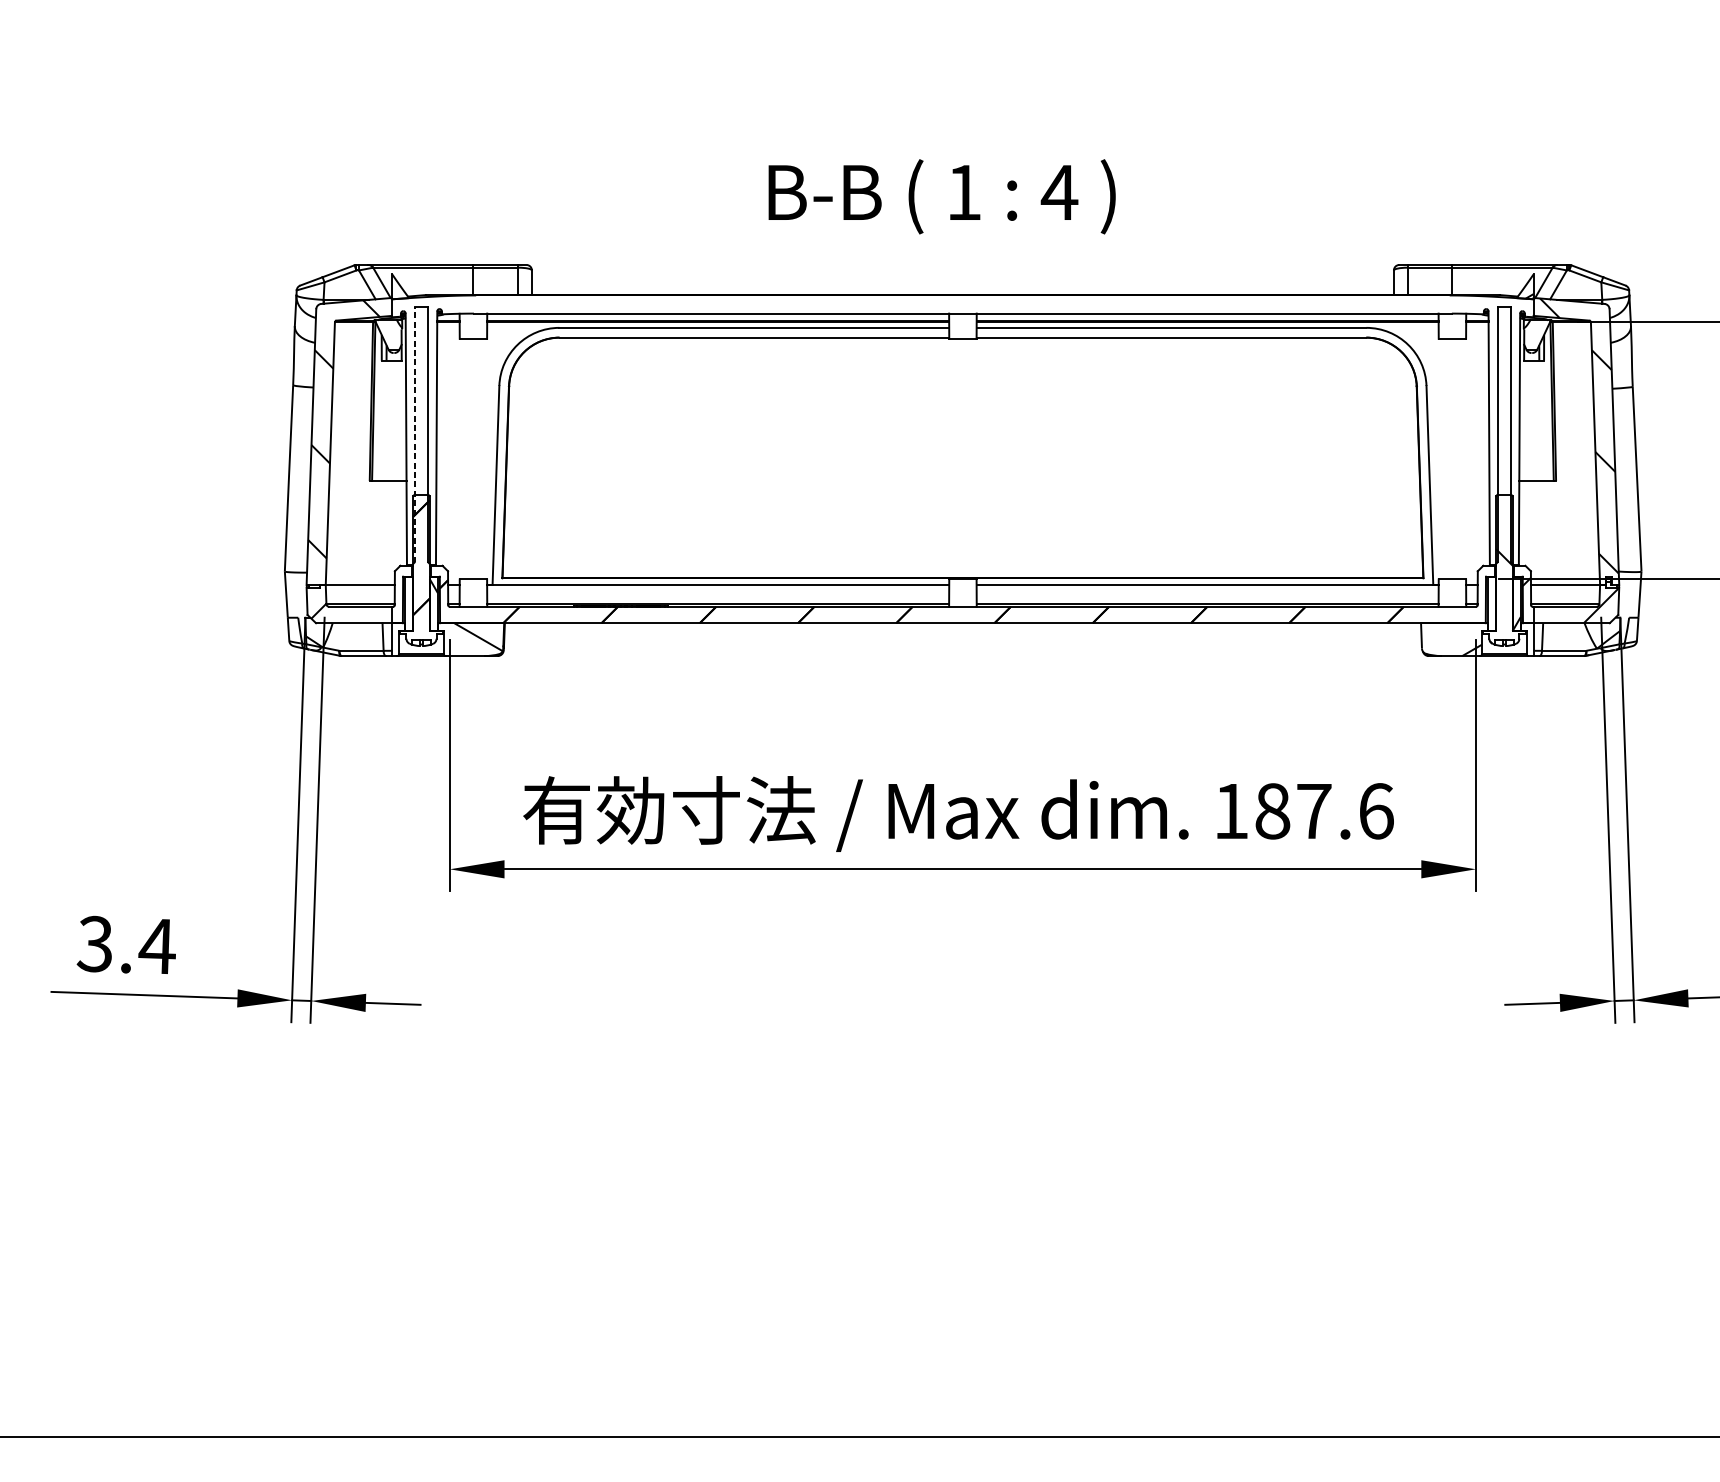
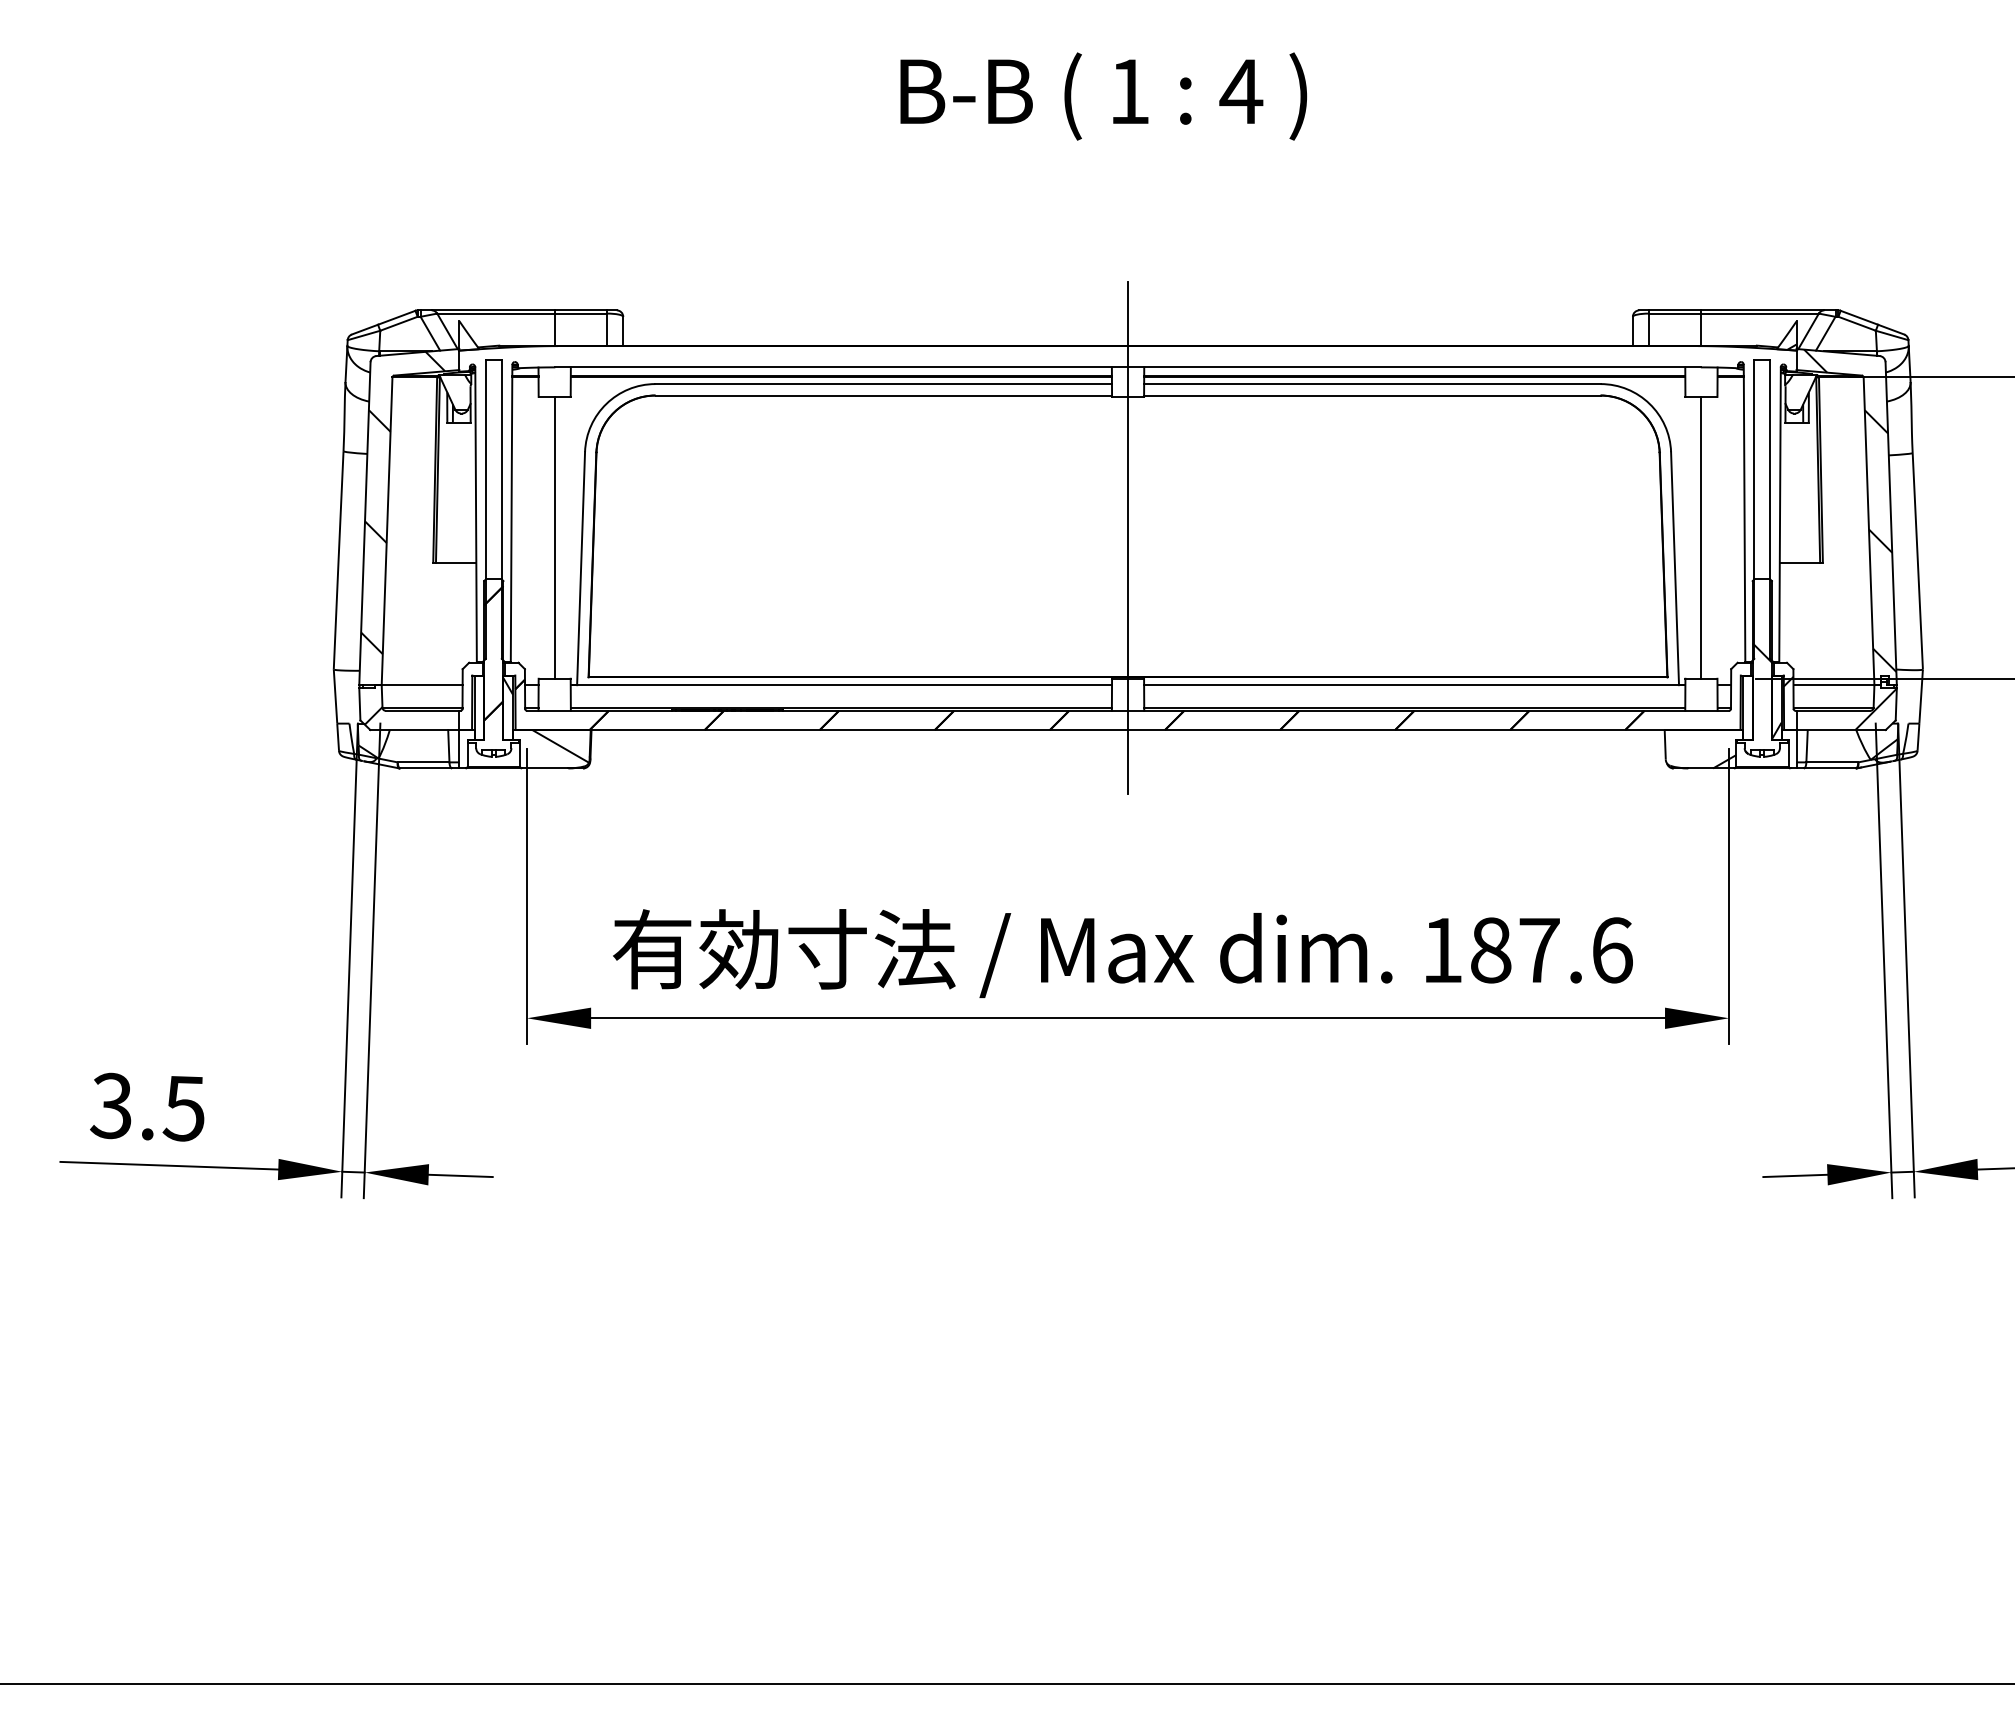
text: (941, 196) -> (1103, 96), moved
line: (414, 434) -> (485, 508), dashed -> solid
line: (474, 458) -> (555, 537), added
line: (963, 458) -> (1128, 537), added
line: (1451, 458) -> (1700, 537), added
text: (157, 946) -> (184, 1108), 3.4 -> 3.5

